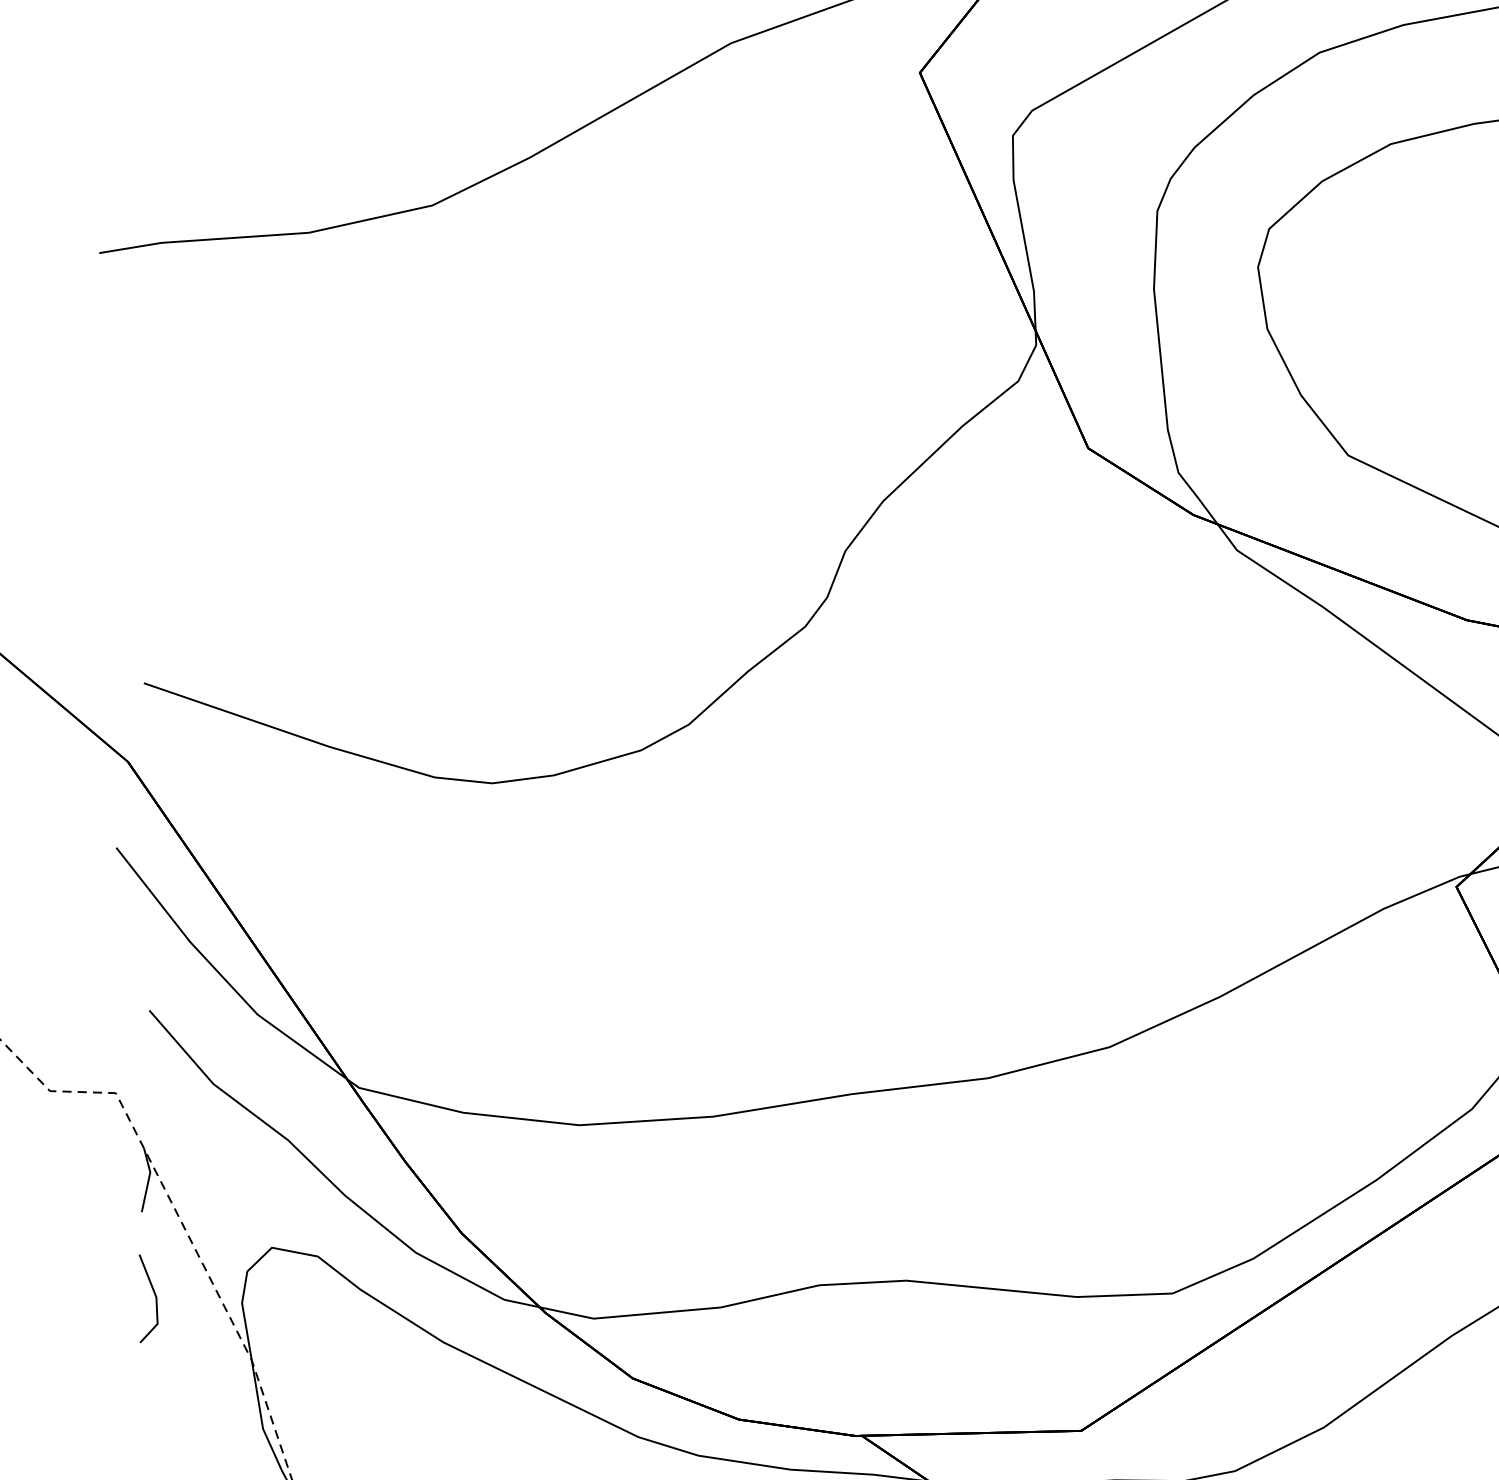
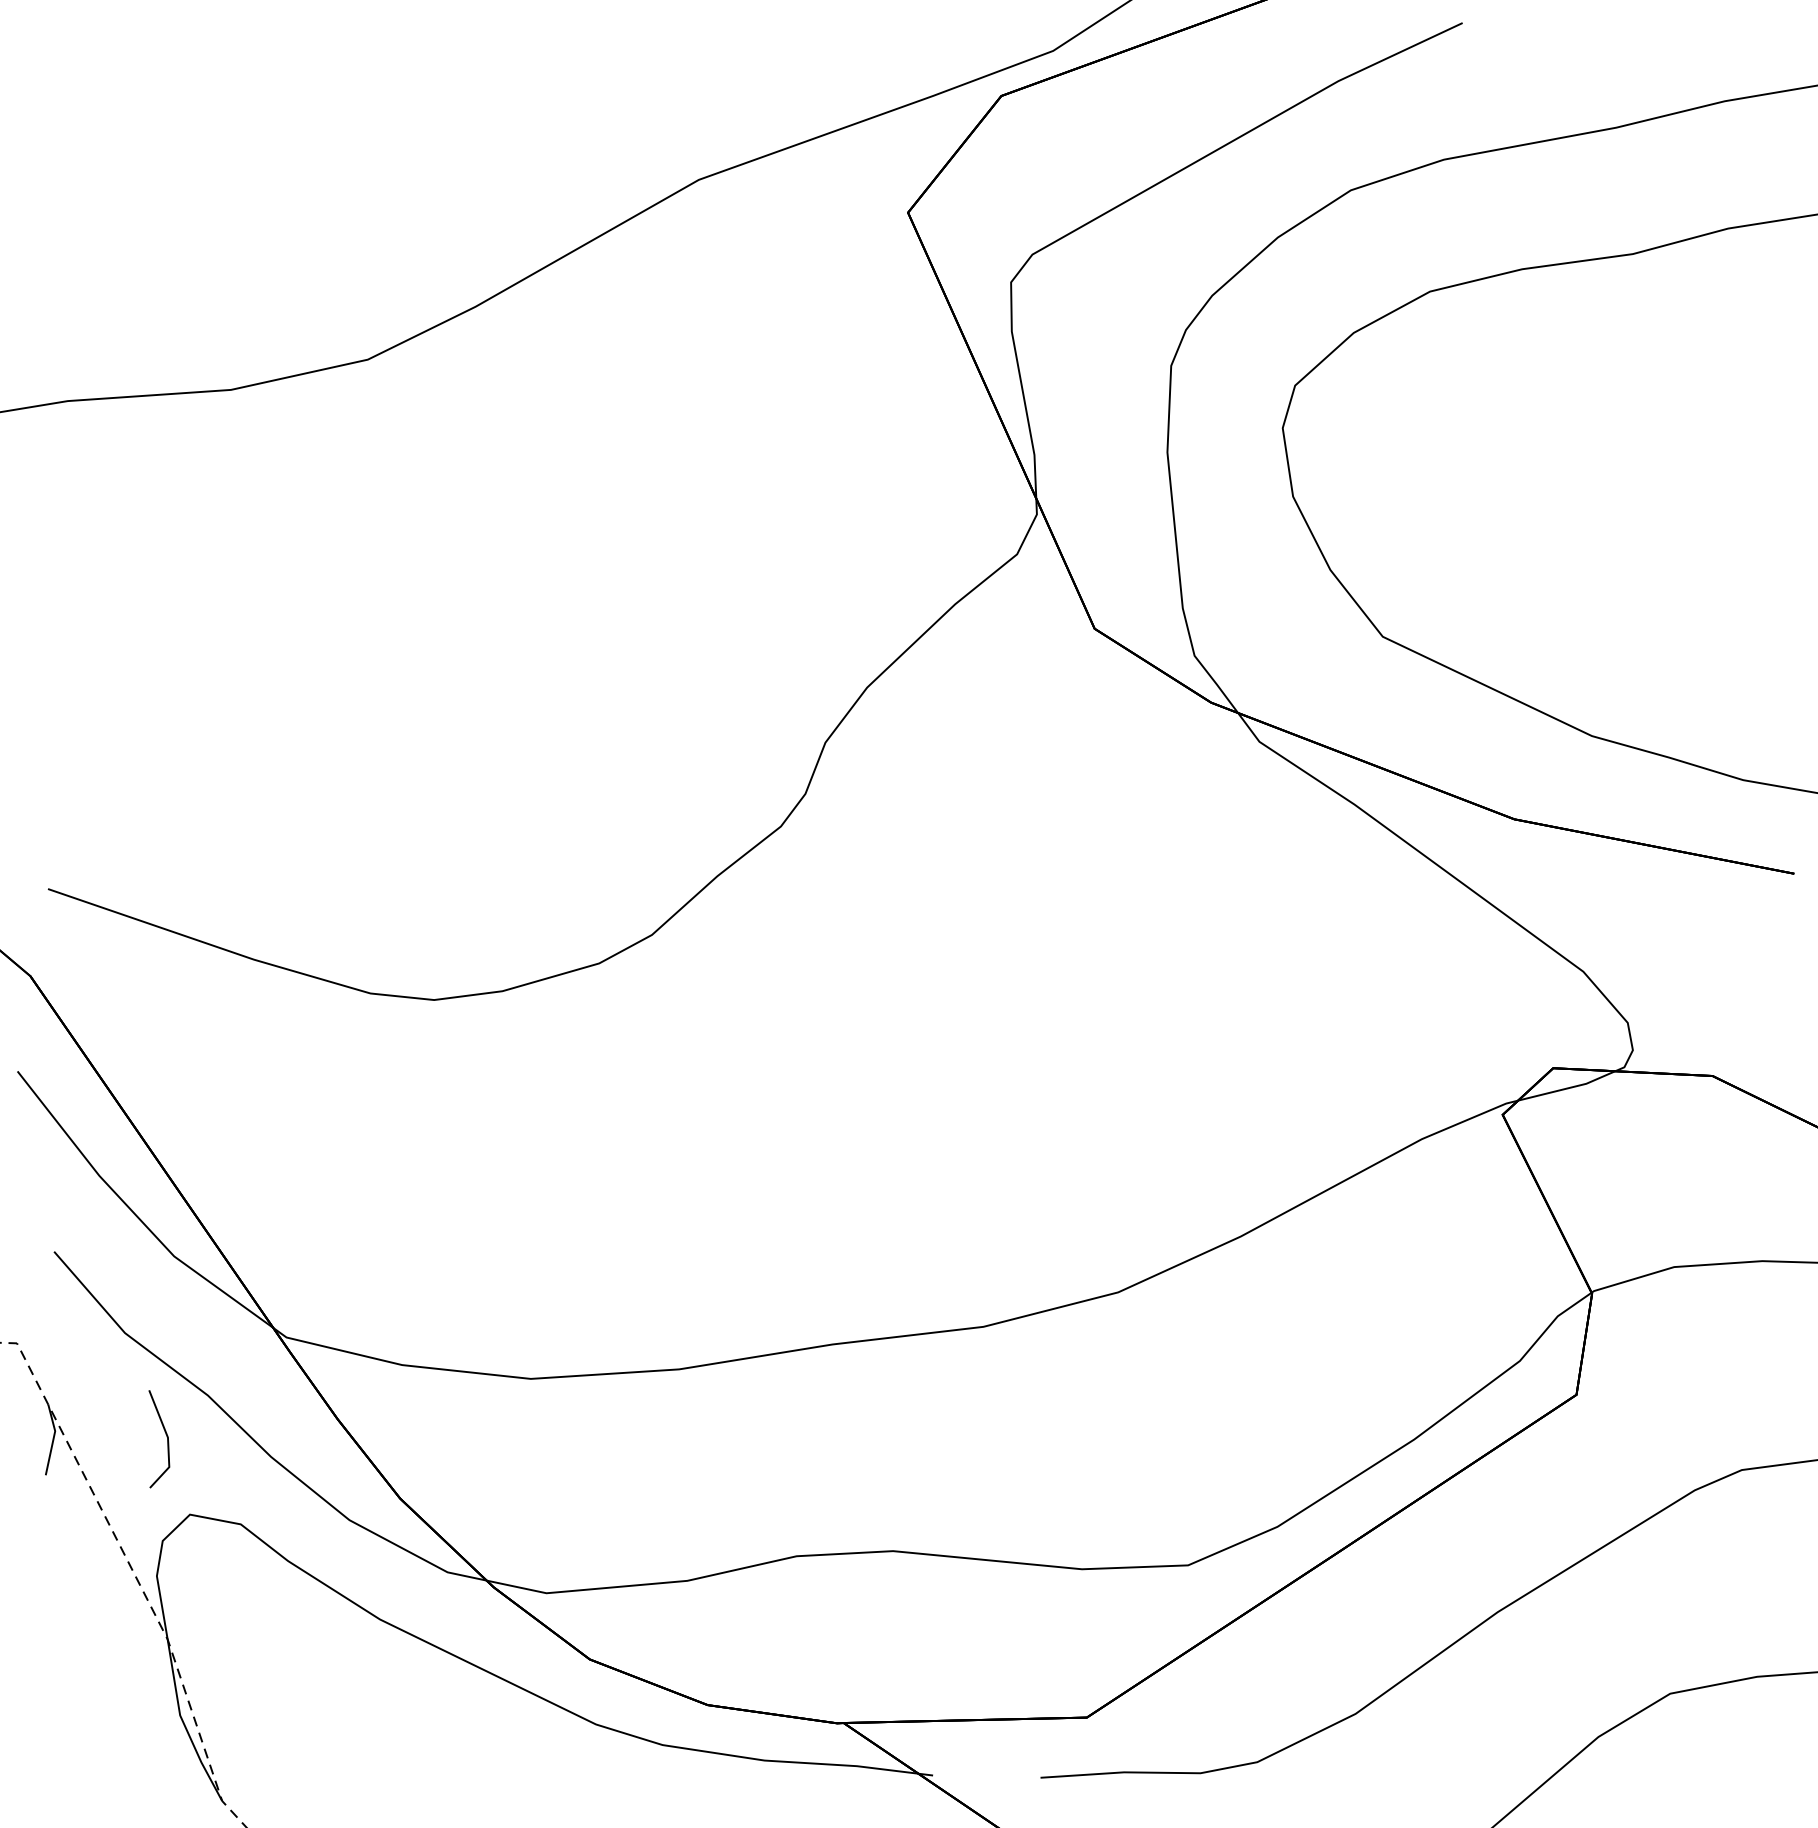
line: (155, 1297) -> (166, 1437), moved

